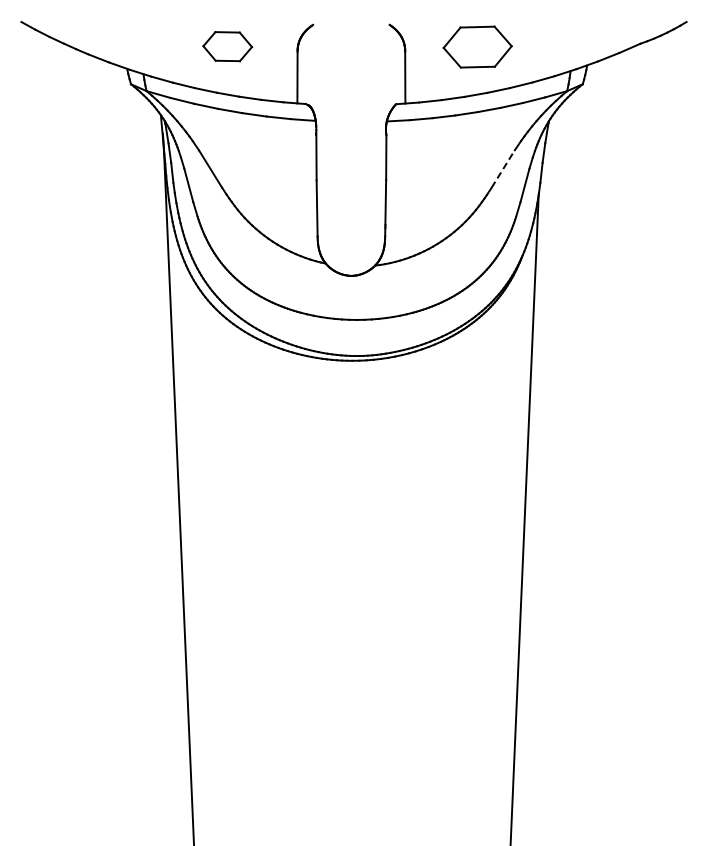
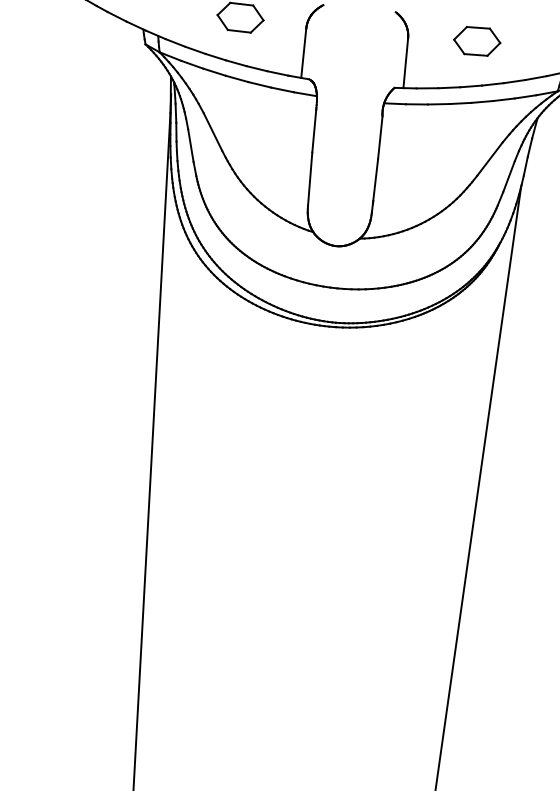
part: (477, 46) -> (476, 40), size x0.71
line: (503, 168) -> (490, 158), dashed -> solid

